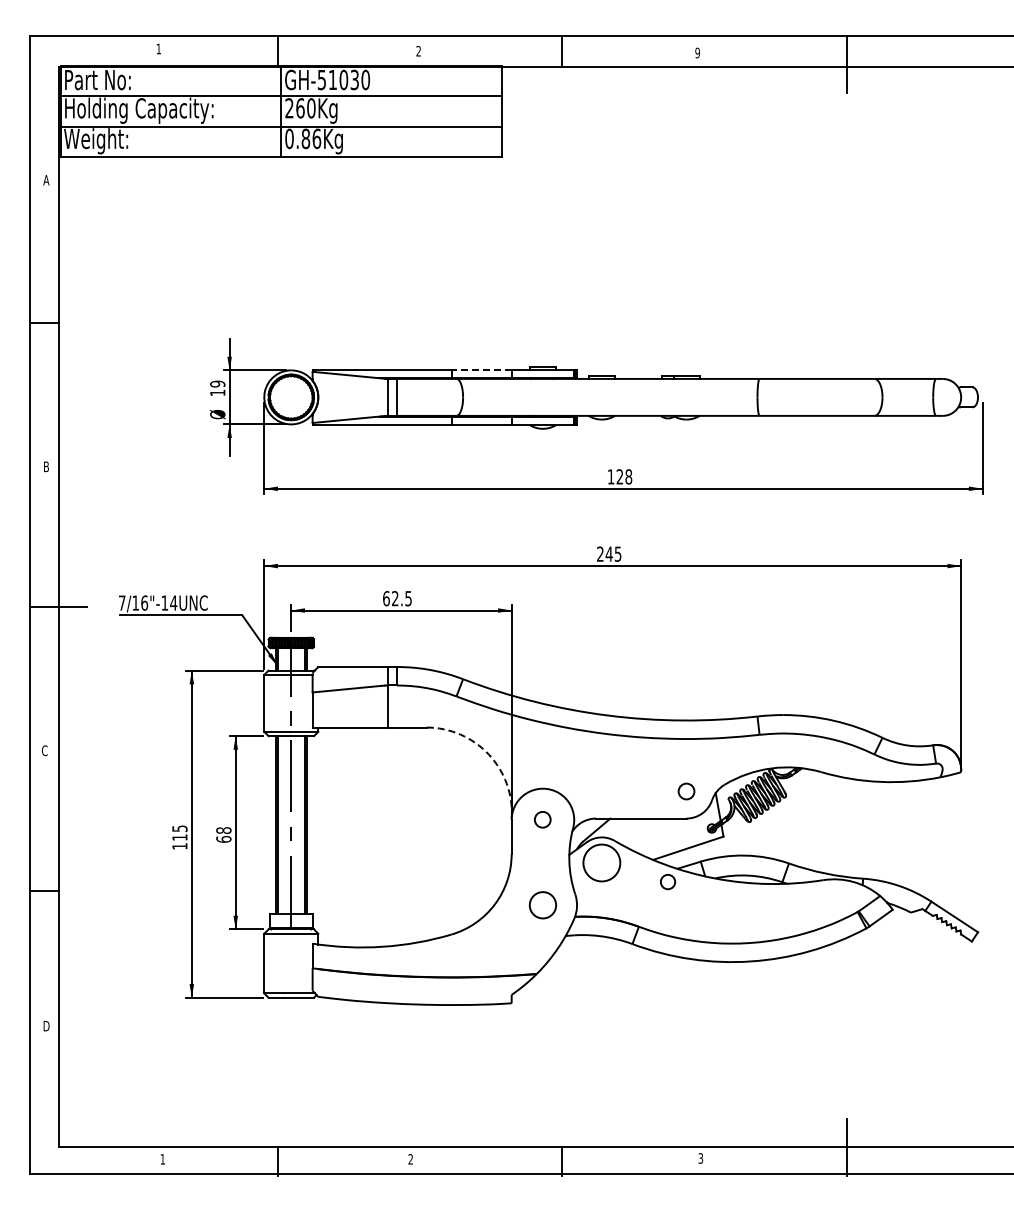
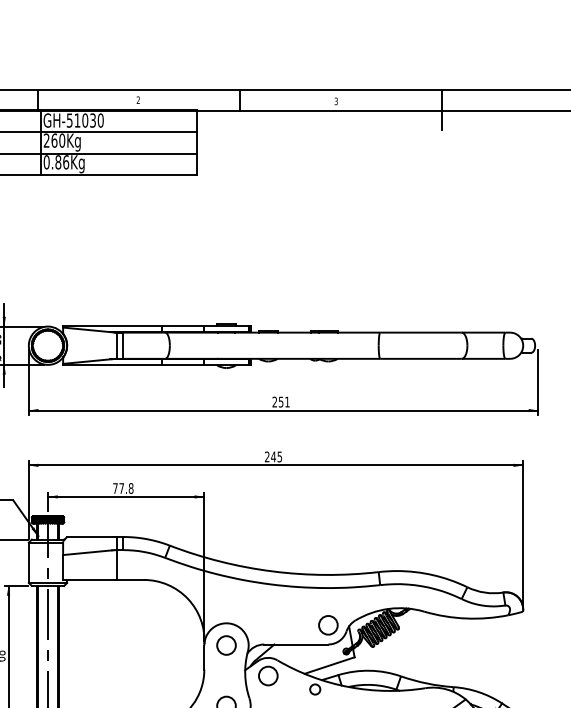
text: (697, 52) -> (336, 101), 9 -> 3
line: (481, 369) -> (182, 325), dashed -> solid
text: (619, 476) -> (280, 401), 128 -> 251
text: (397, 598) -> (123, 488), 62.5 -> 77.8
arc: (488, 754) -> (187, 599), dashed -> solid
circle: (686, 791) -> (328, 625), size x1.67
circle: (542, 819) -> (226, 645), size x1.67
circle: (601, 862) -> (268, 675), size x0.71

